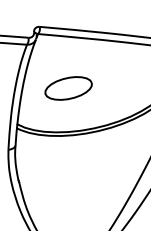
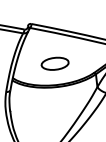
part: (67, 88) -> (54, 63), moved

